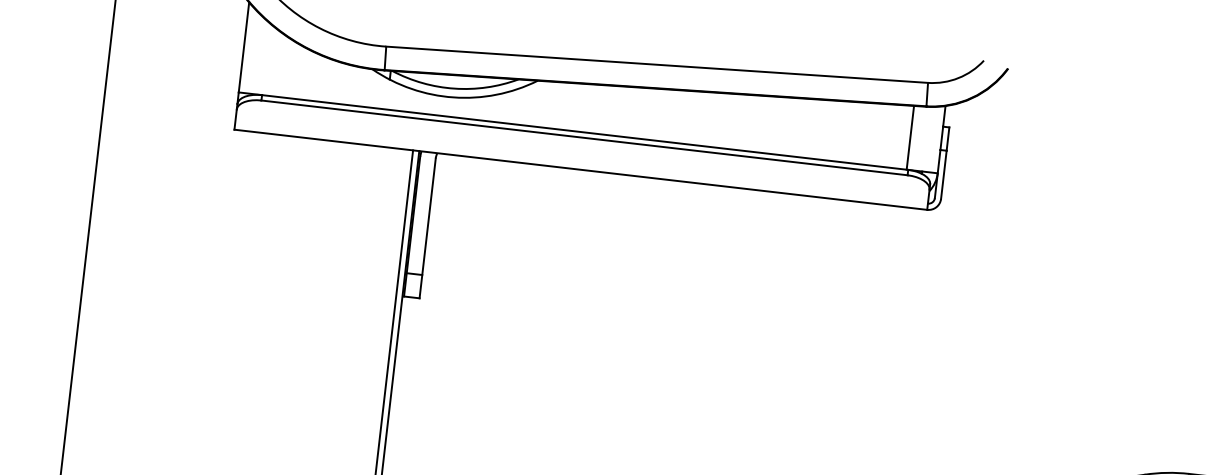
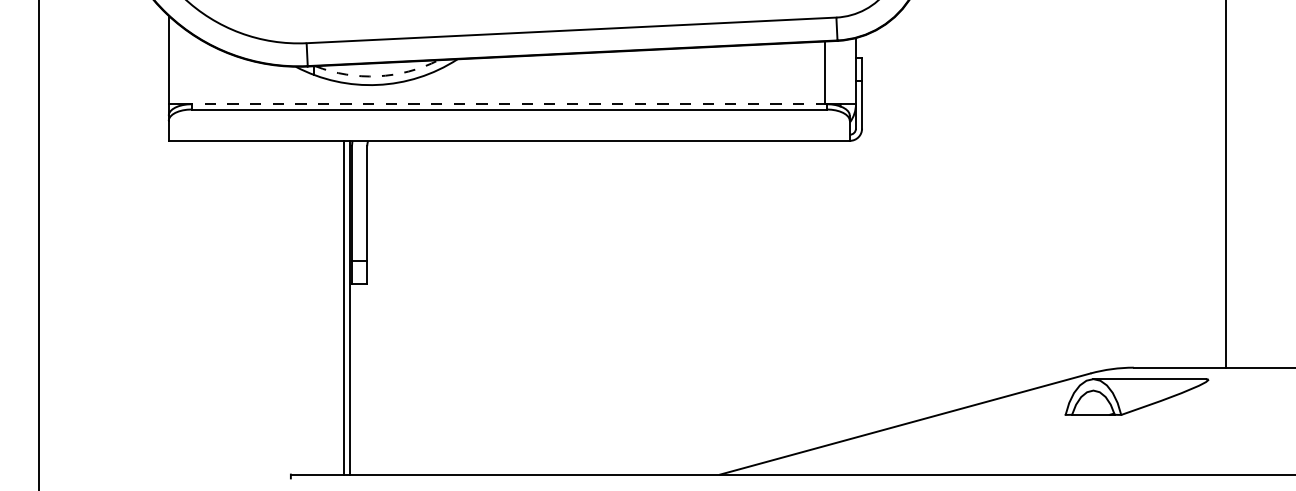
arc: (454, 88) -> (377, 76), solid -> dashed
line: (585, 132) -> (509, 104), solid -> dashed

